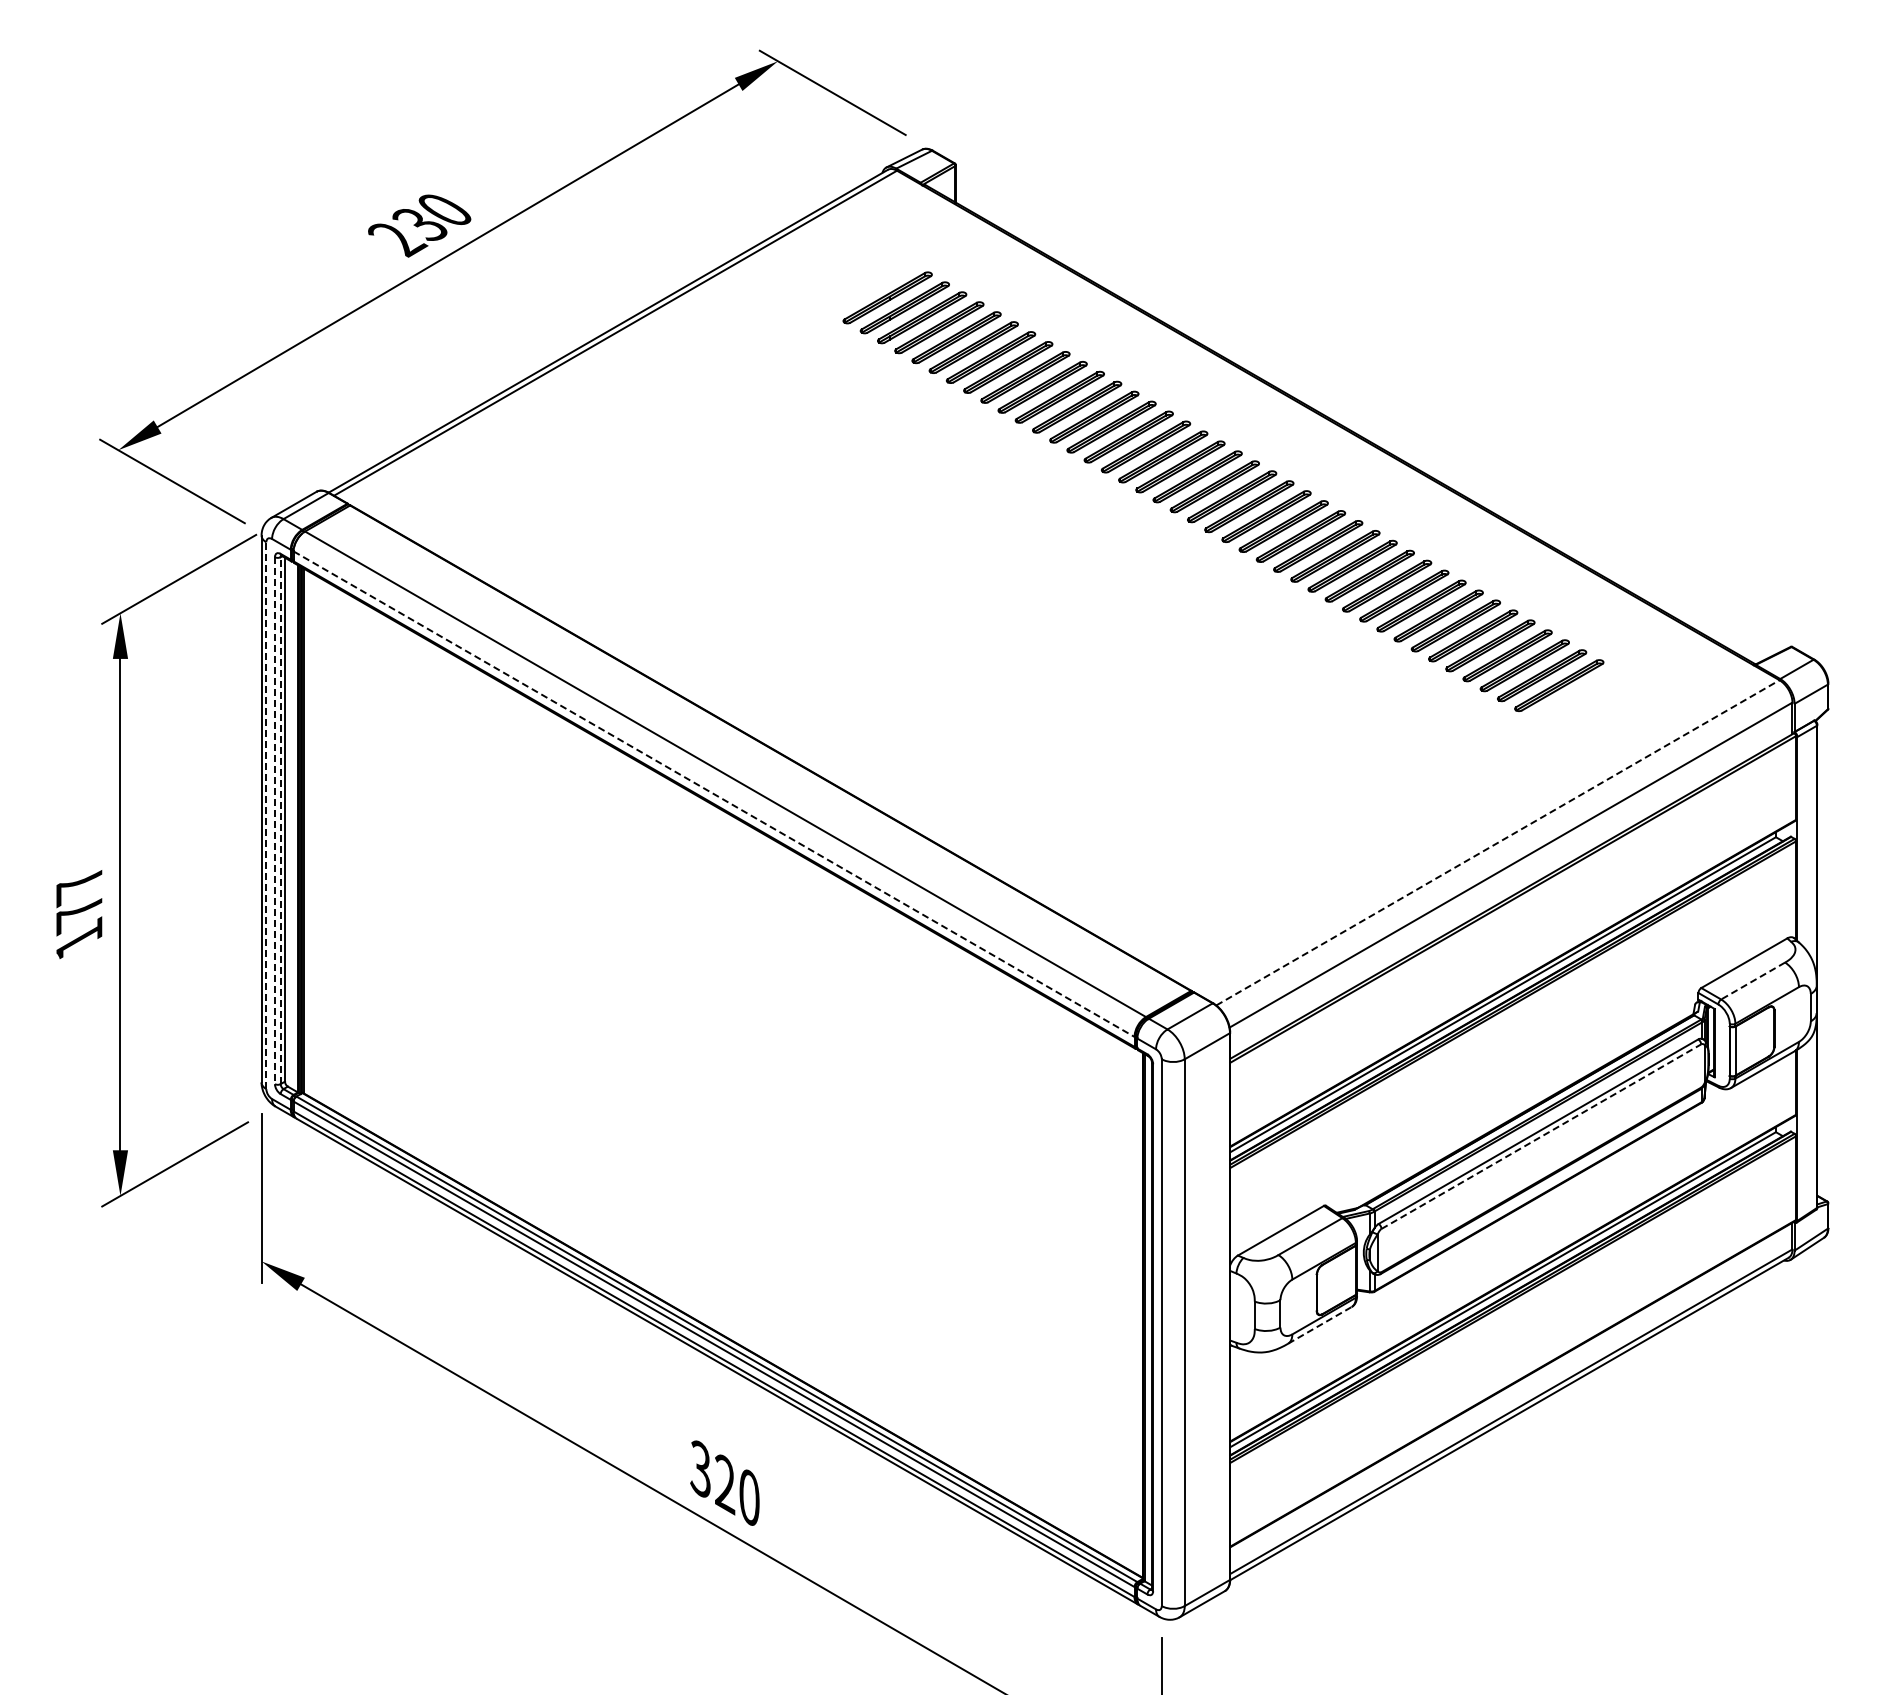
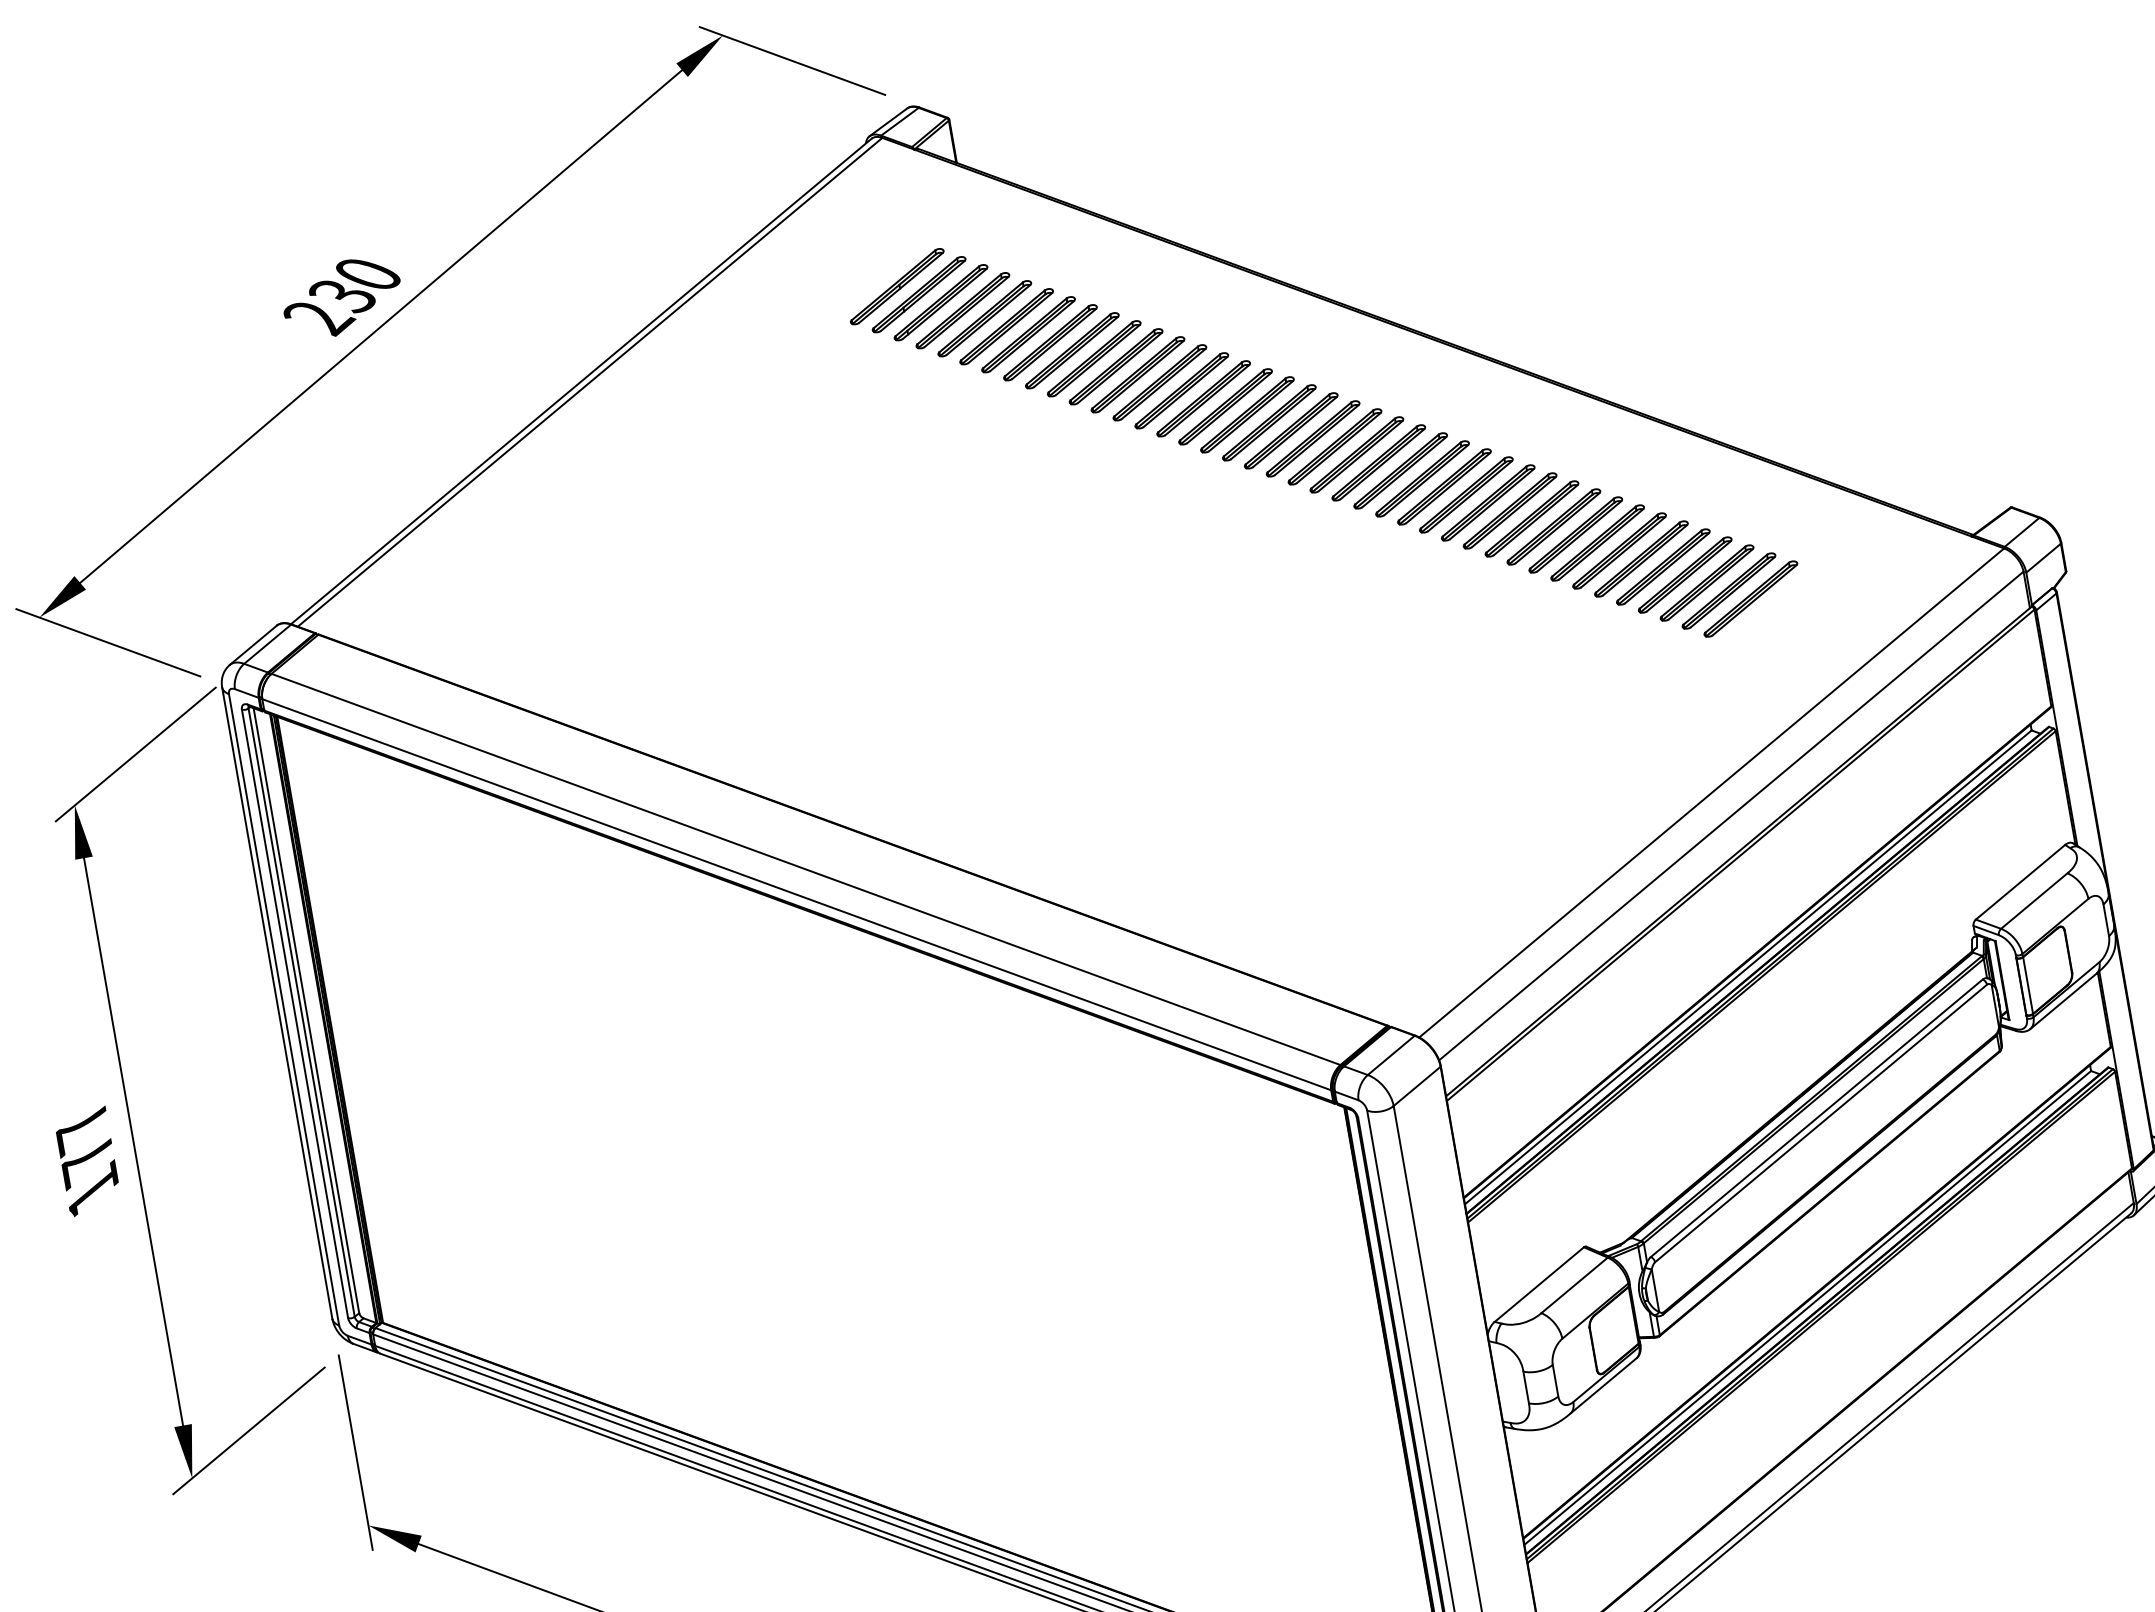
line: (714, 794) -> (797, 895), dashed -> solid
line: (266, 815) -> (284, 1009), dashed -> solid
line: (280, 820) -> (301, 1012), dashed -> solid
line: (274, 821) -> (294, 1014), dashed -> solid
line: (1498, 842) -> (1712, 792), dashed -> solid
line: (1753, 981) -> (2034, 901), dashed -> solid
line: (1541, 1136) -> (1821, 1123), dashed -> solid
line: (1319, 1325) -> (1602, 1386), dashed -> solid

